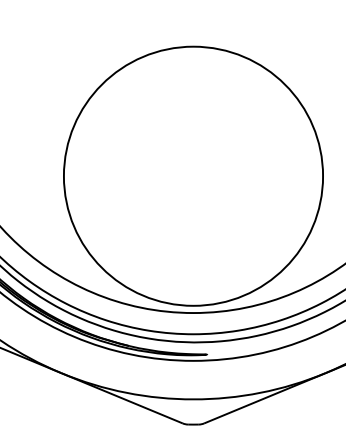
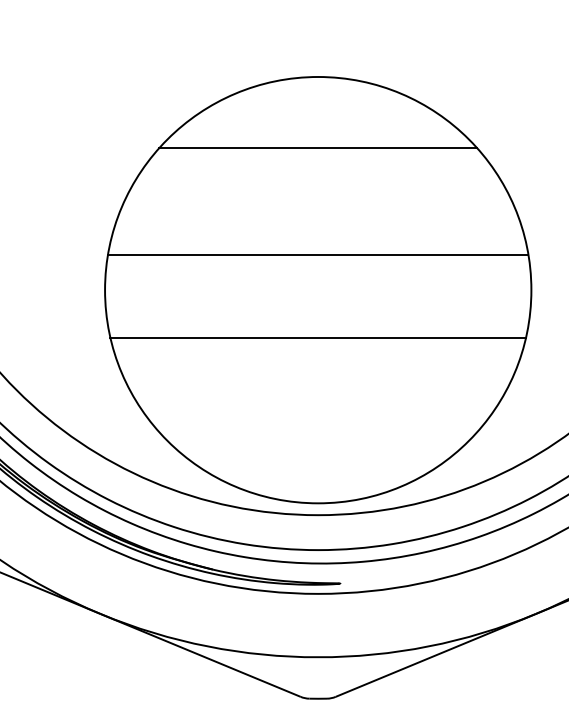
line: (193, 89) -> (318, 147), added
line: (193, 154) -> (318, 254), added
line: (193, 205) -> (318, 338), added

